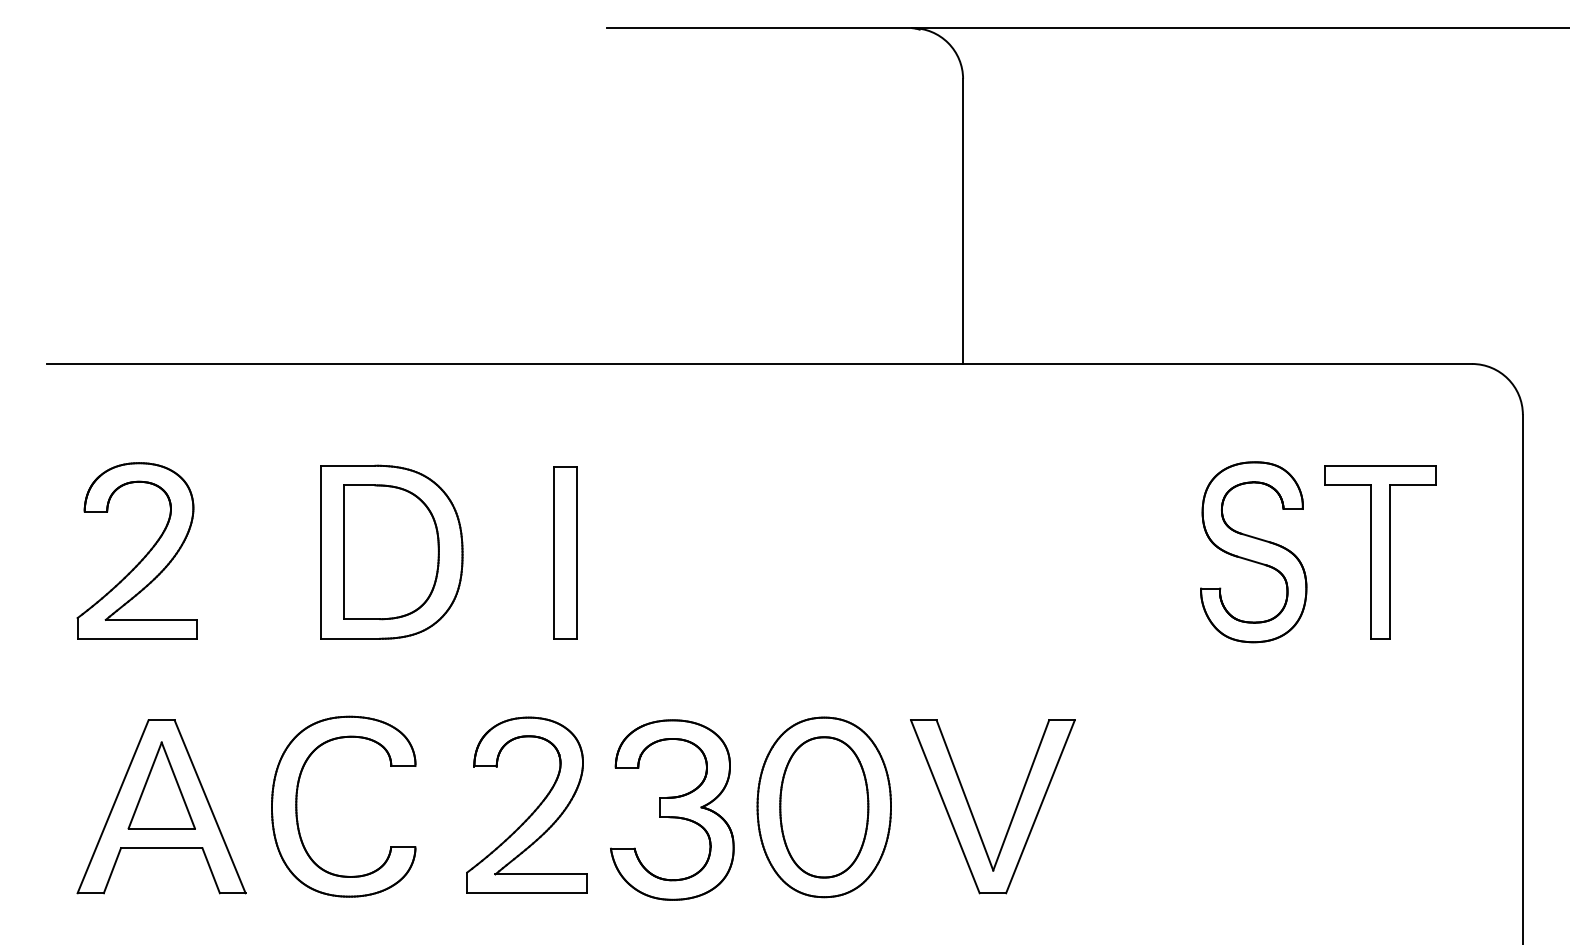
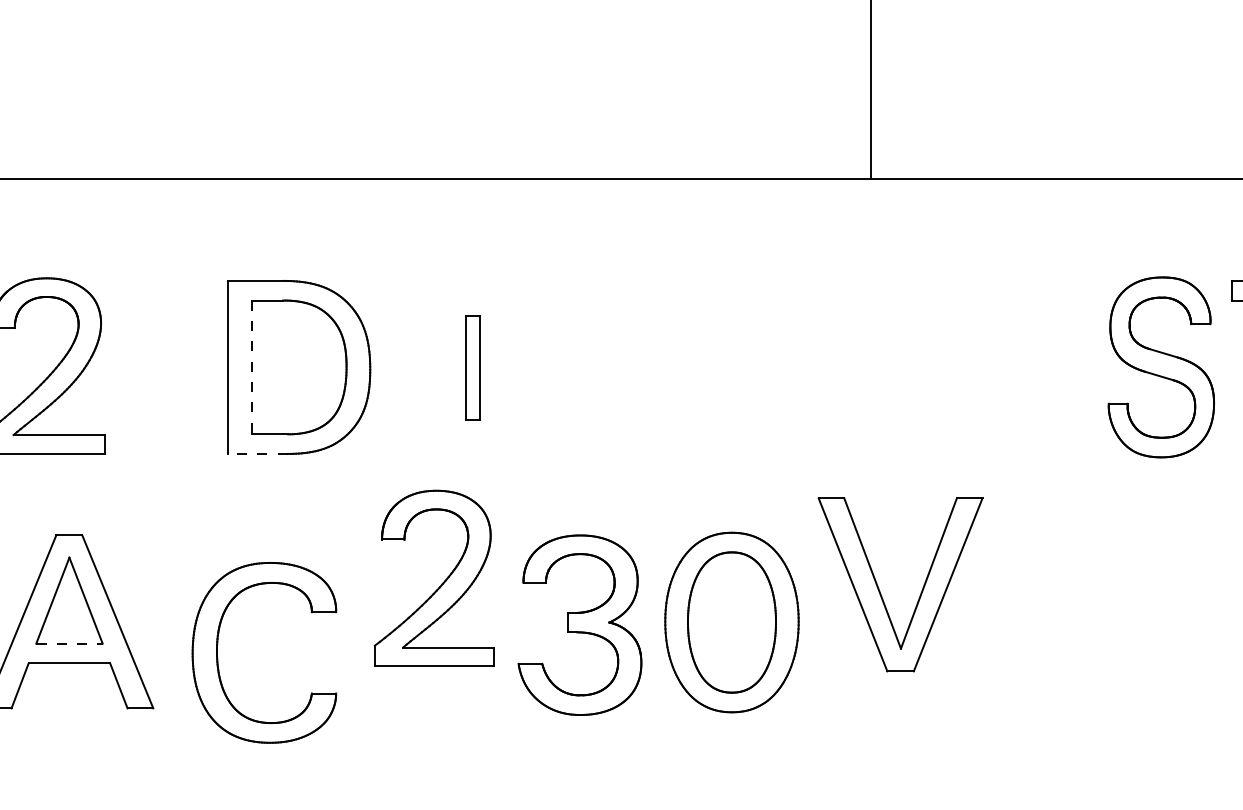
line: (344, 552) -> (252, 367), solid -> dashed
part: (565, 552) -> (473, 367), size x0.6
line: (350, 638) -> (258, 453), solid -> dashed
part: (297, 806) -> (218, 652), moved
part: (534, 809) -> (442, 582), moved
part: (973, 814) -> (881, 592), moved
line: (162, 828) -> (70, 643), solid -> dashed

